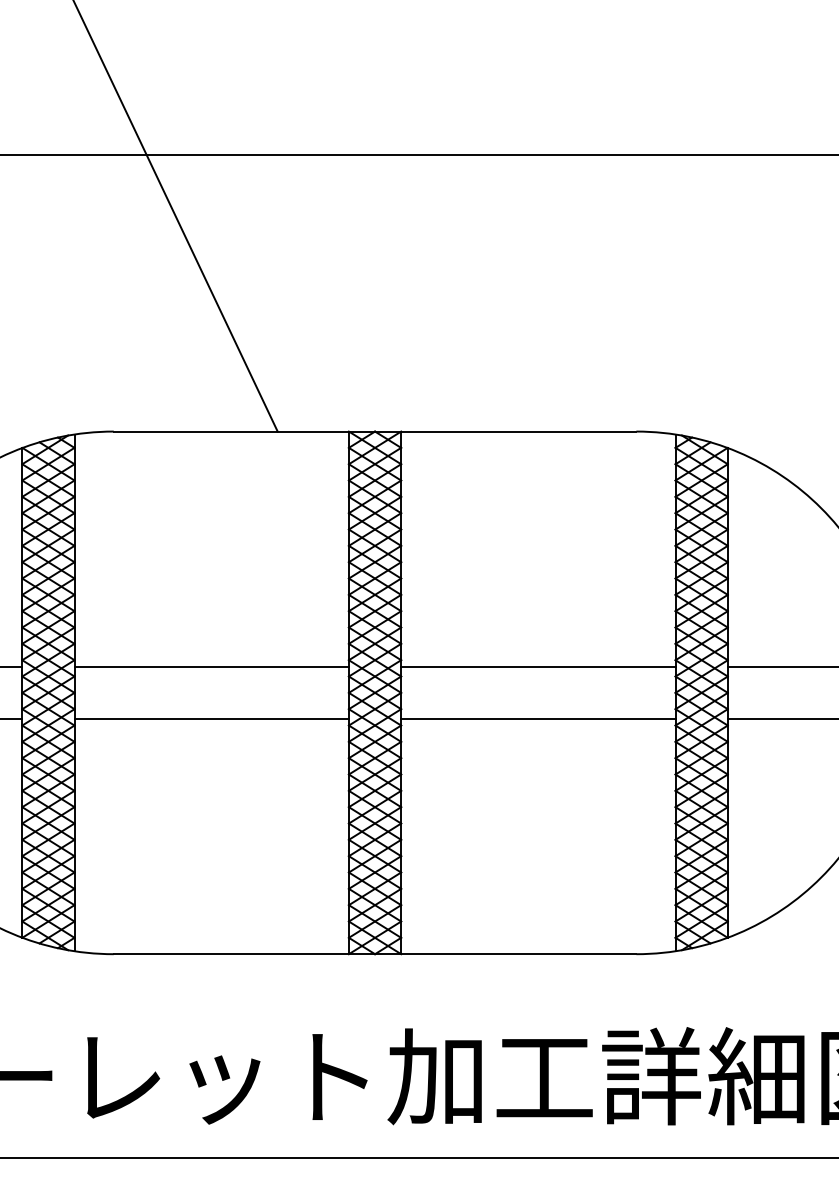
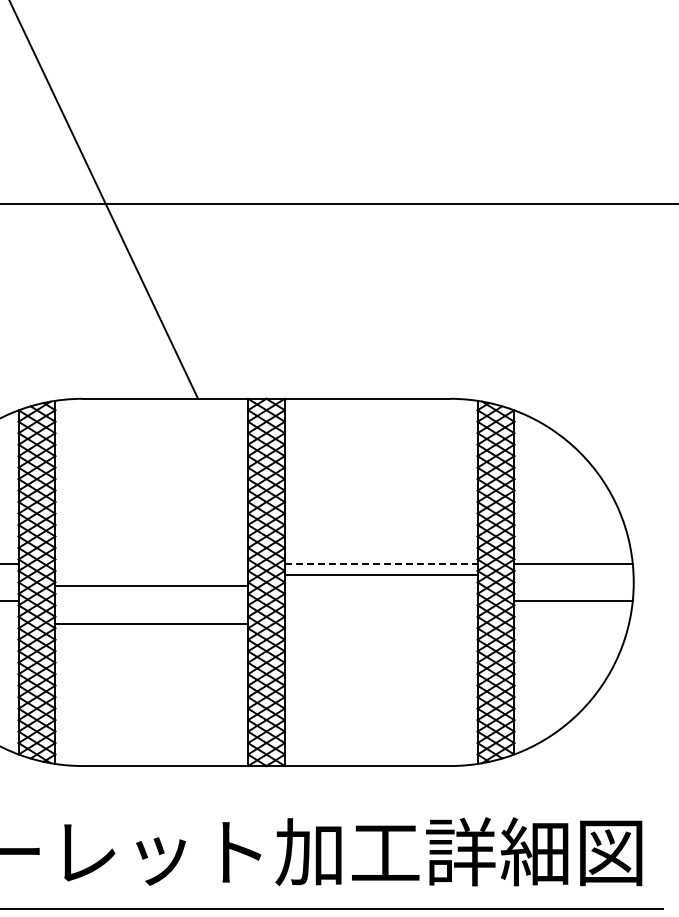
line: (211, 667) -> (151, 586), moved
line: (538, 667) -> (381, 564), solid -> dashed
line: (211, 718) -> (151, 623), moved
line: (537, 718) -> (380, 574), moved

